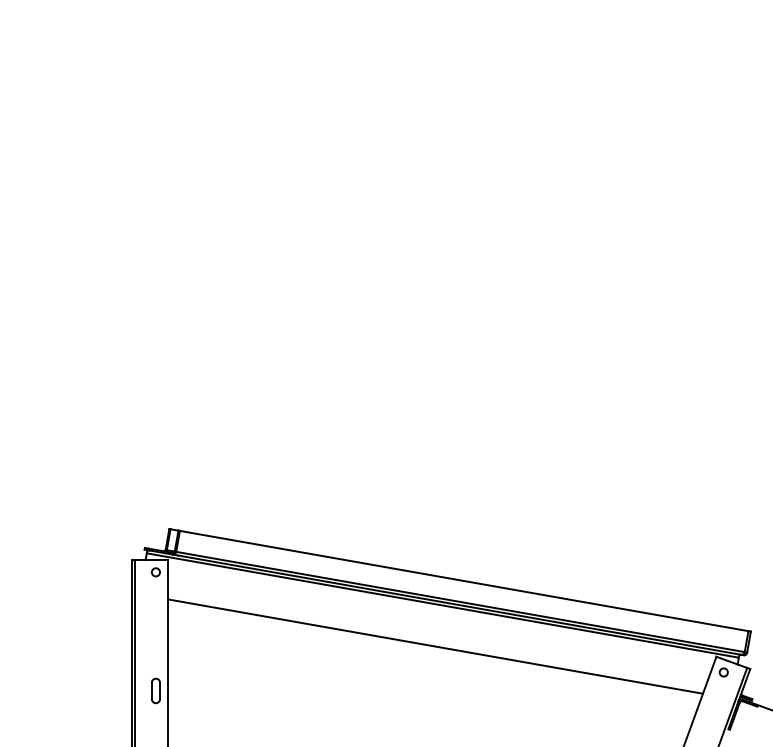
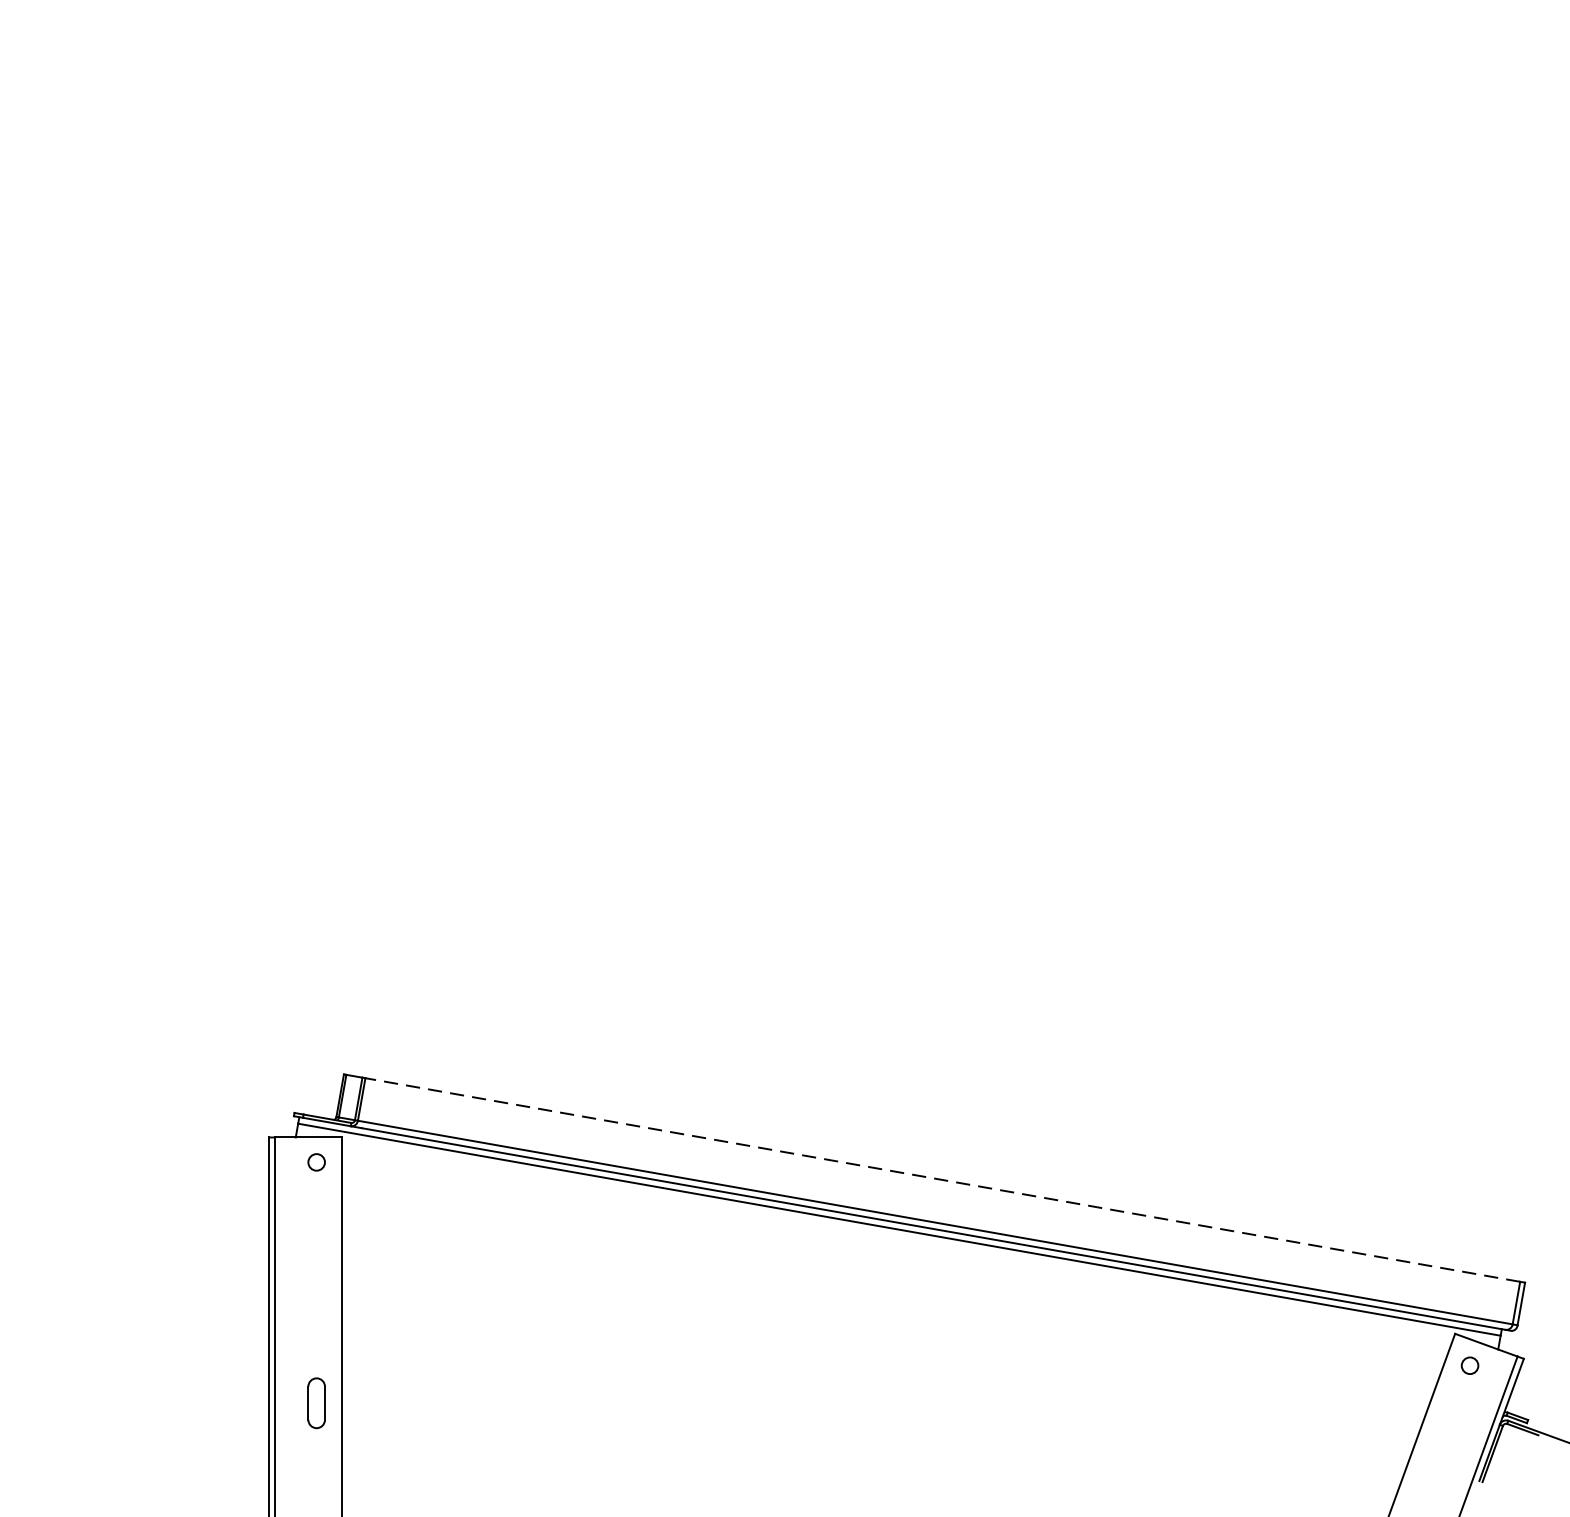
line: (464, 581) -> (943, 1180), solid -> dashed
line: (435, 646) -> (884, 1312), removed

